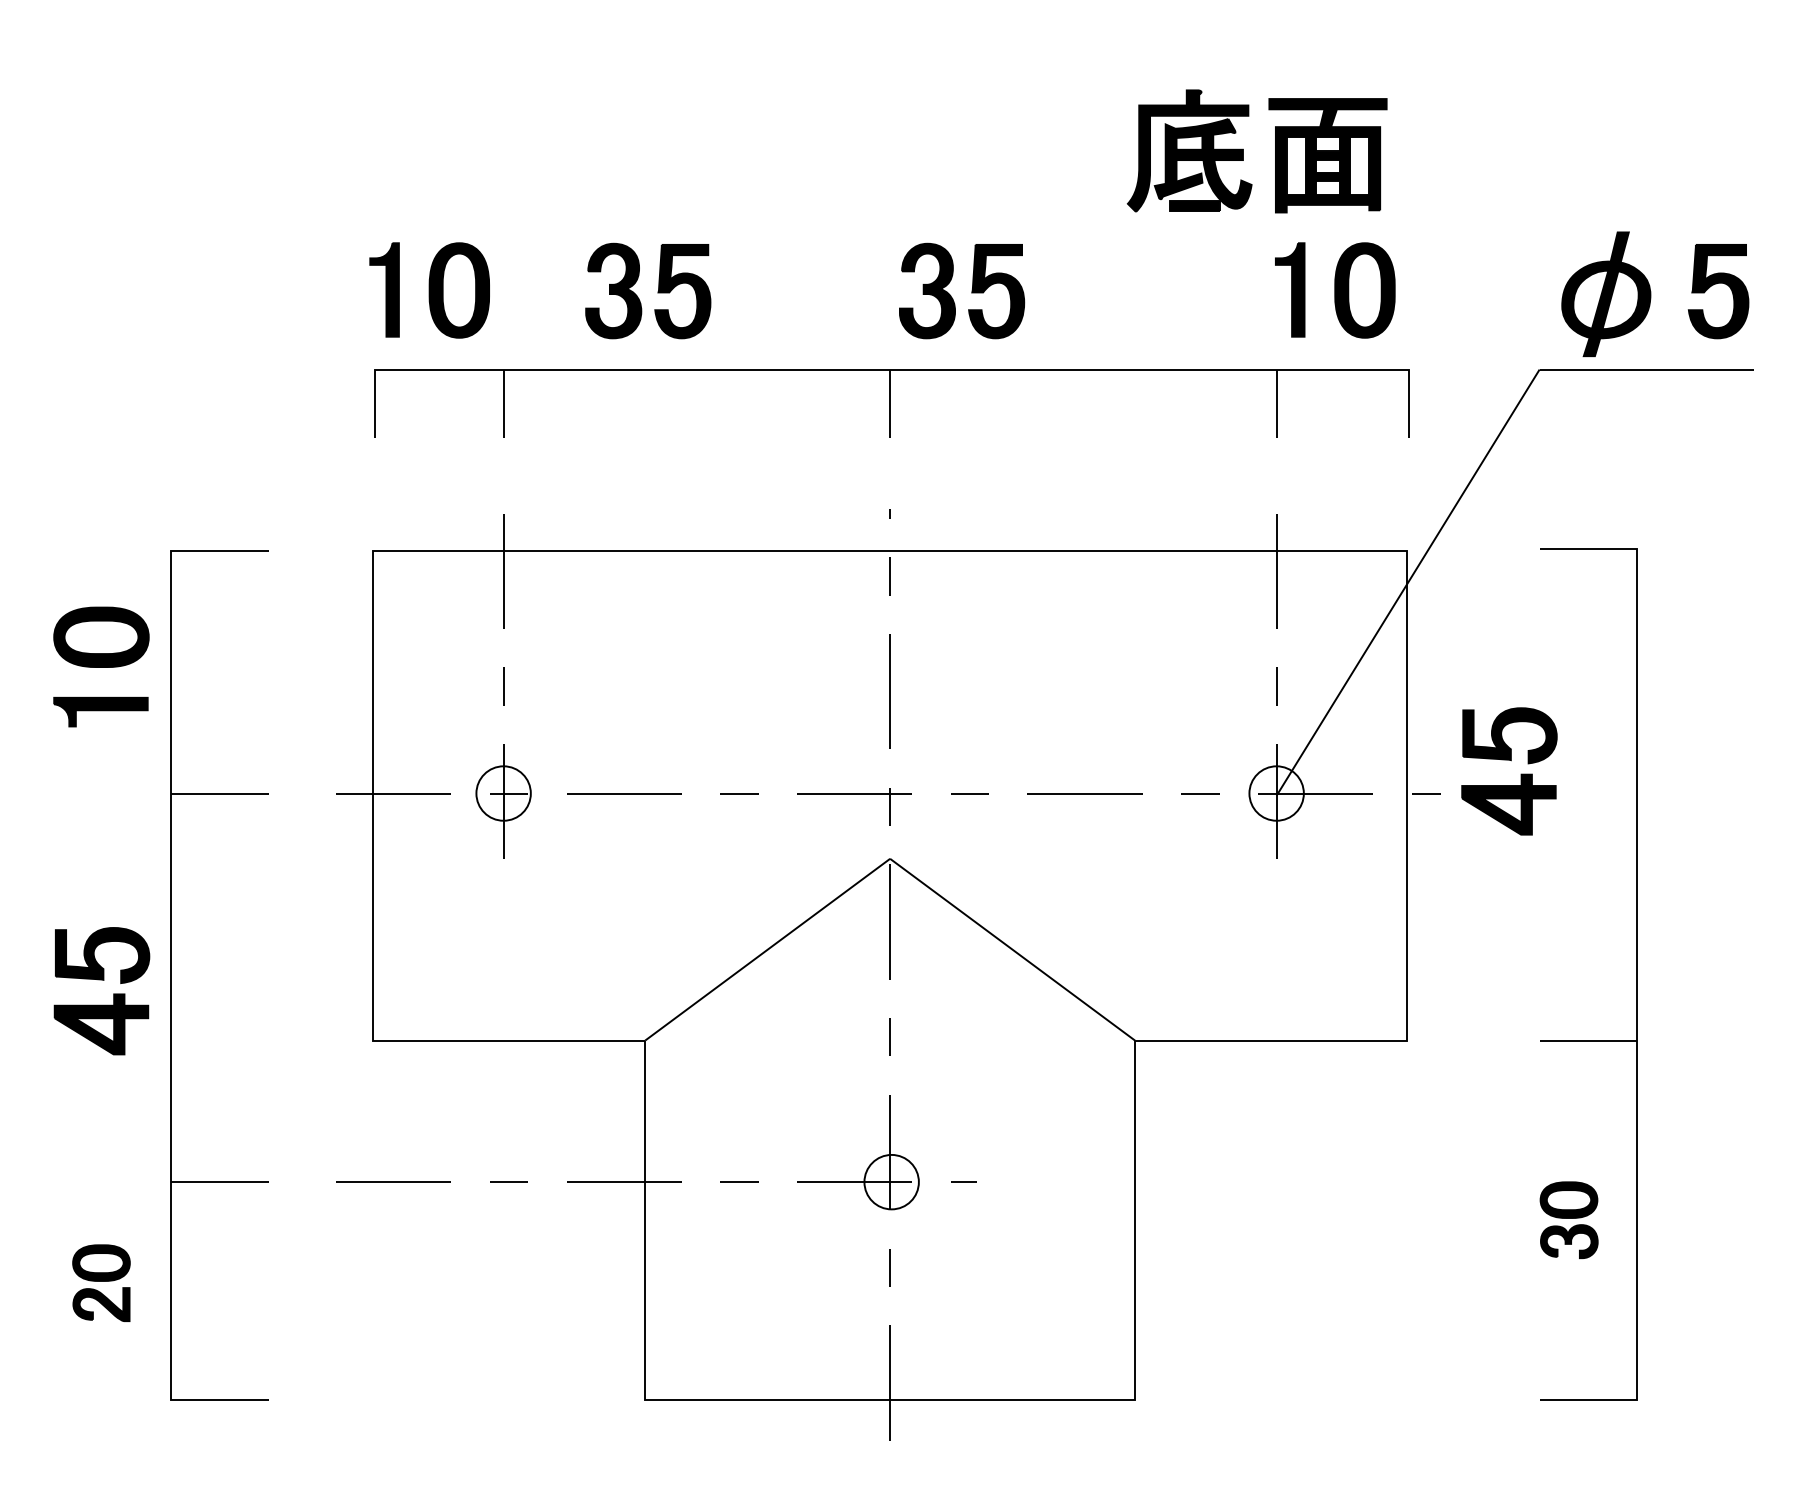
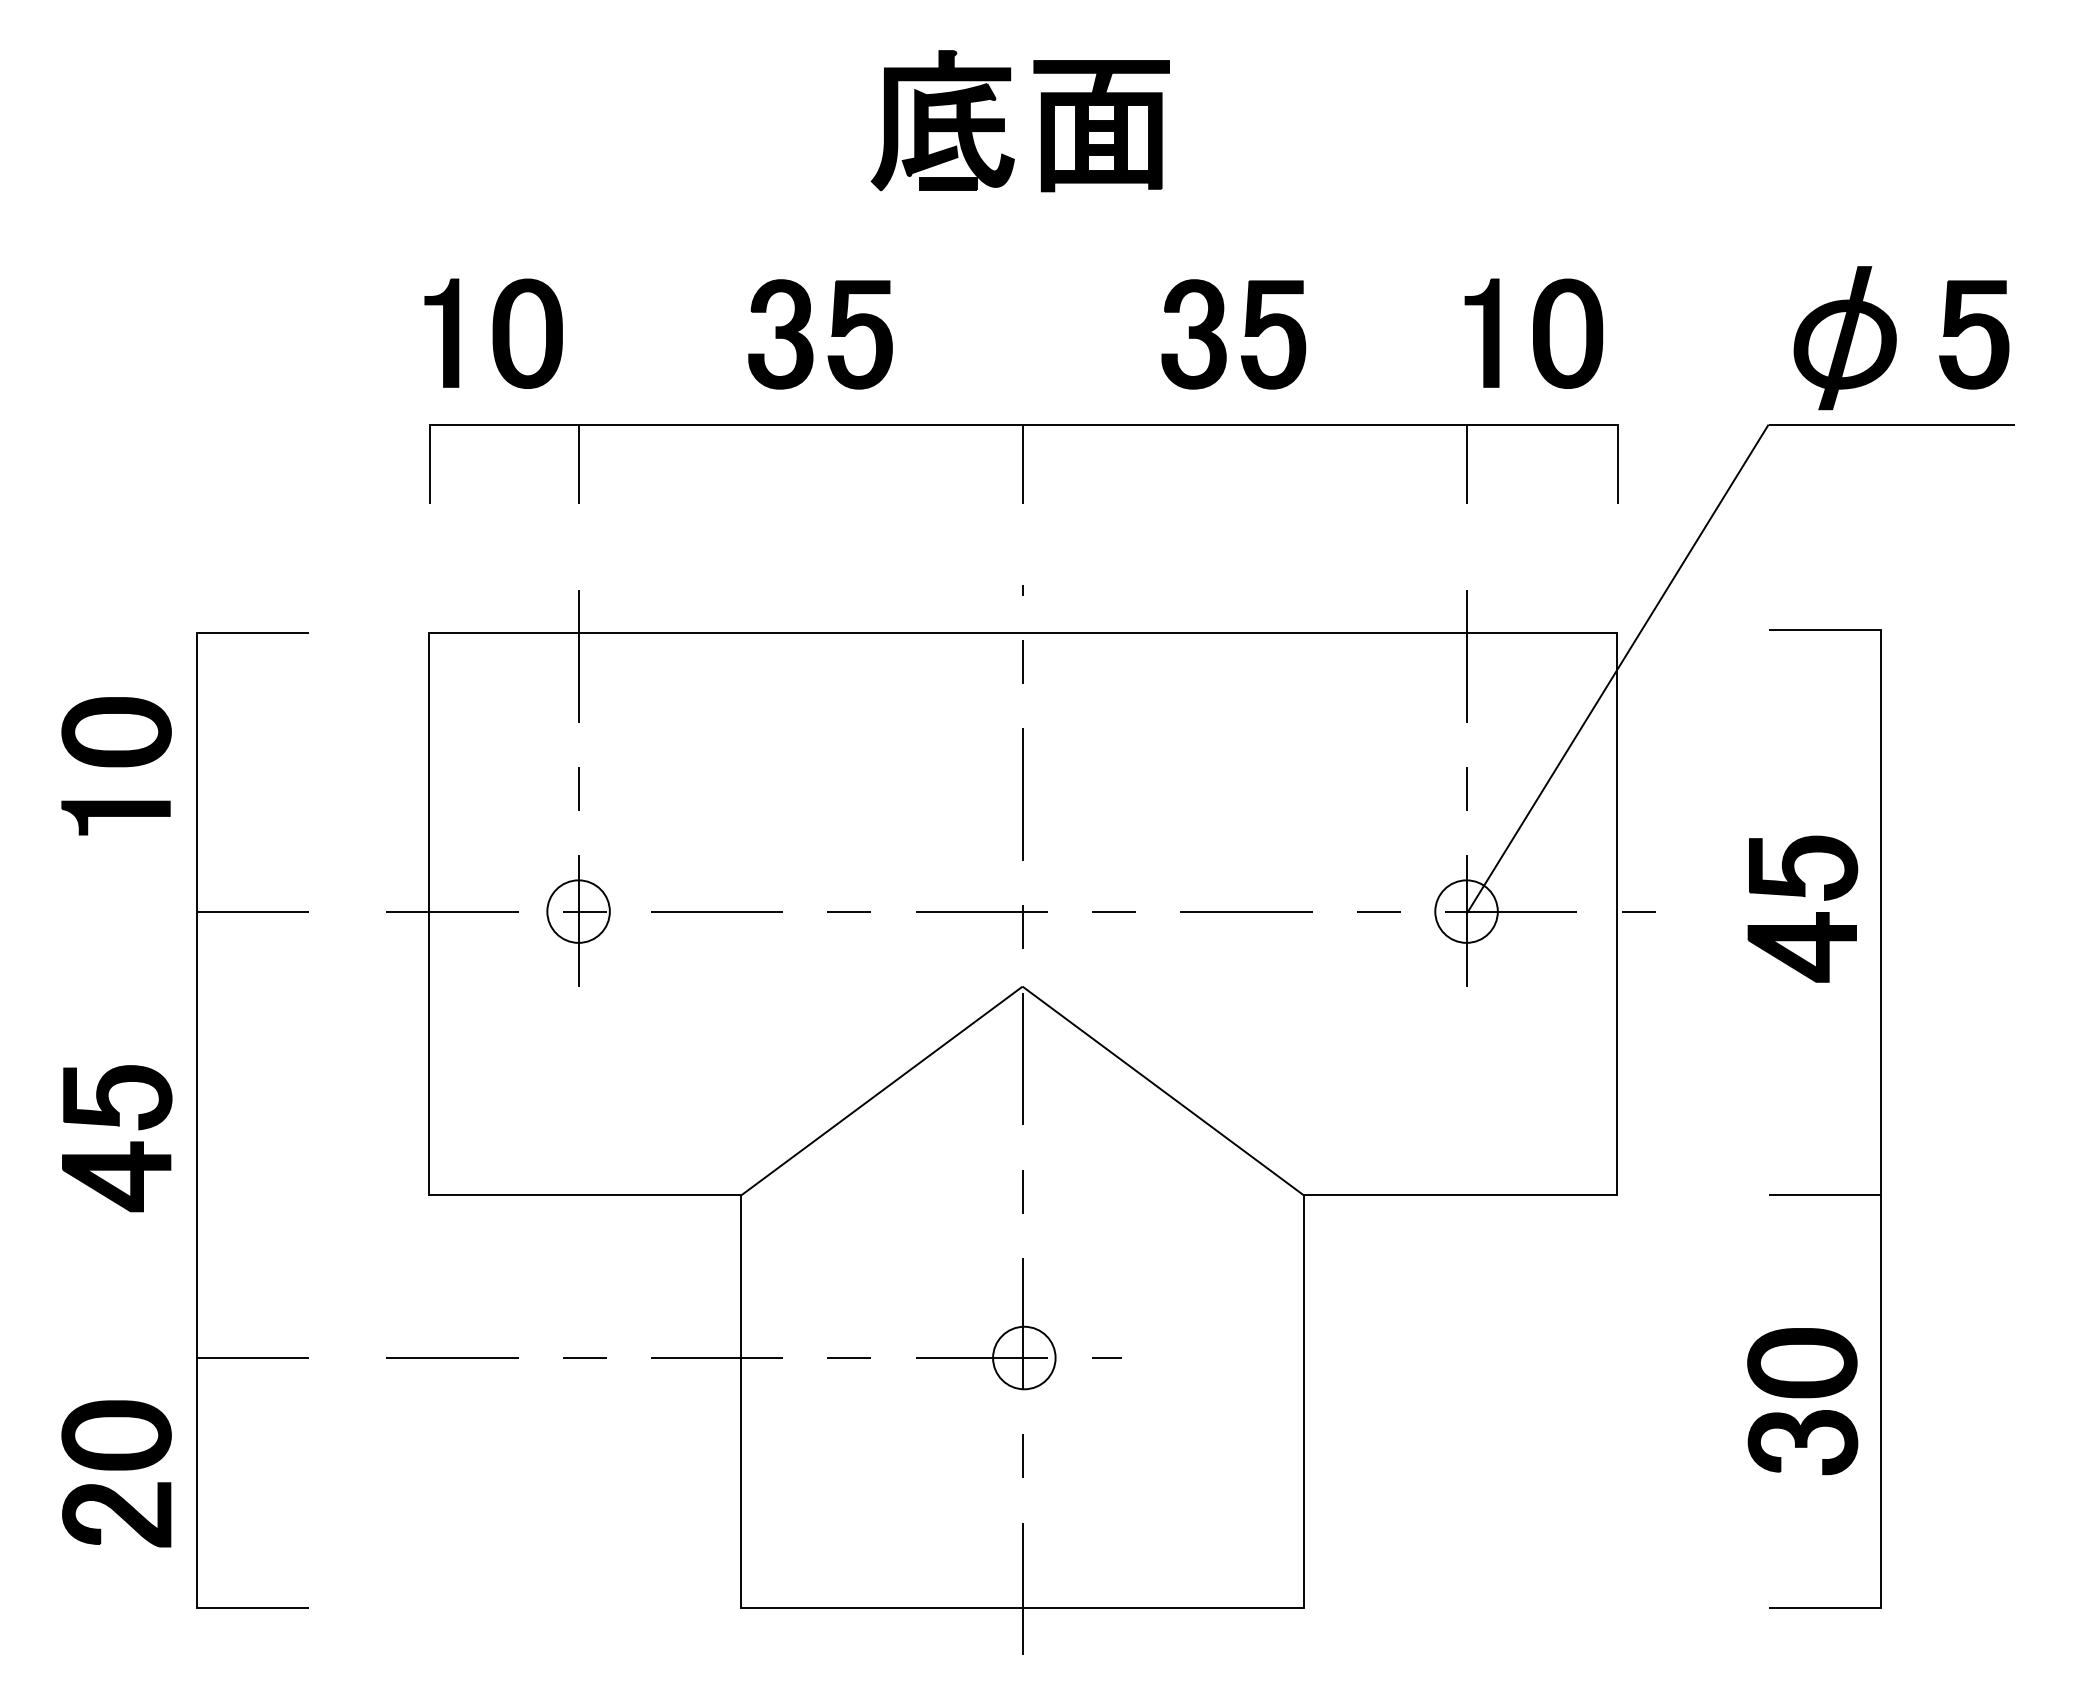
part: (1243, 151) -> (1004, 121), moved
part: (971, 290) -> (1244, 333), moved
part: (657, 291) -> (831, 334), moved
part: (1511, 761) -> (1805, 897), moved
part: (1568, 1220) -> (1801, 1402), size x1.67
part: (101, 1283) -> (116, 1474), size x1.67

